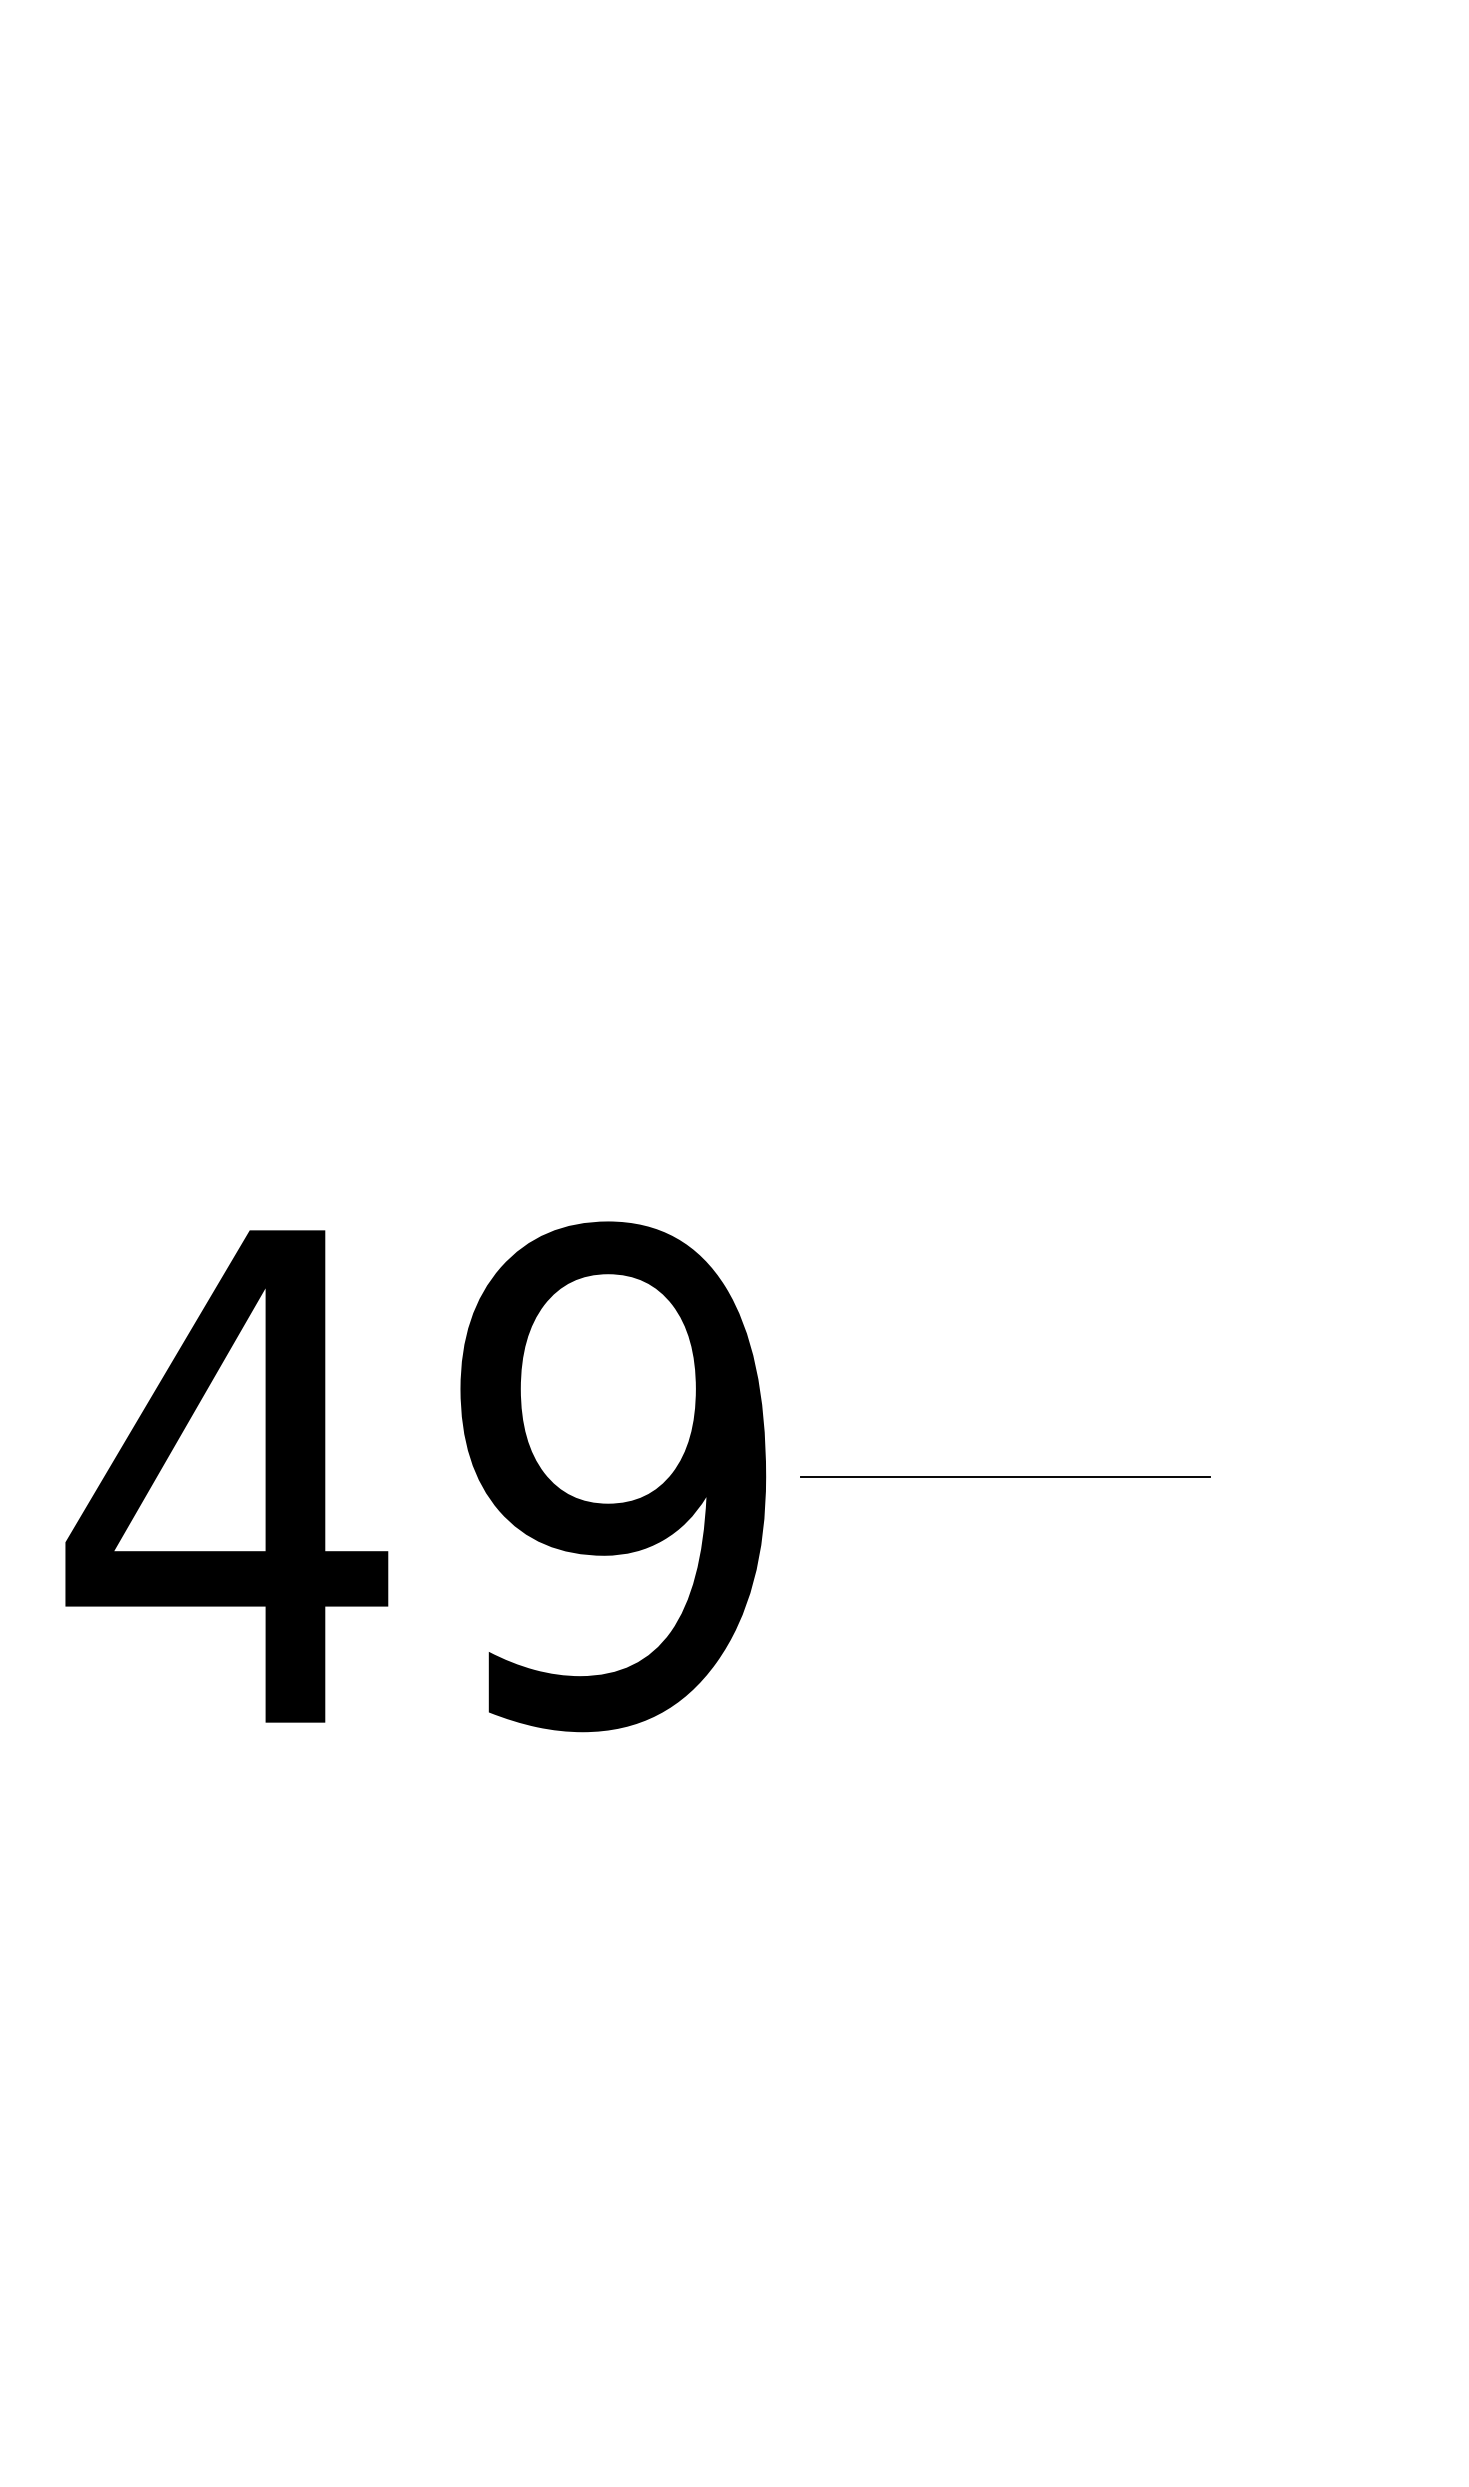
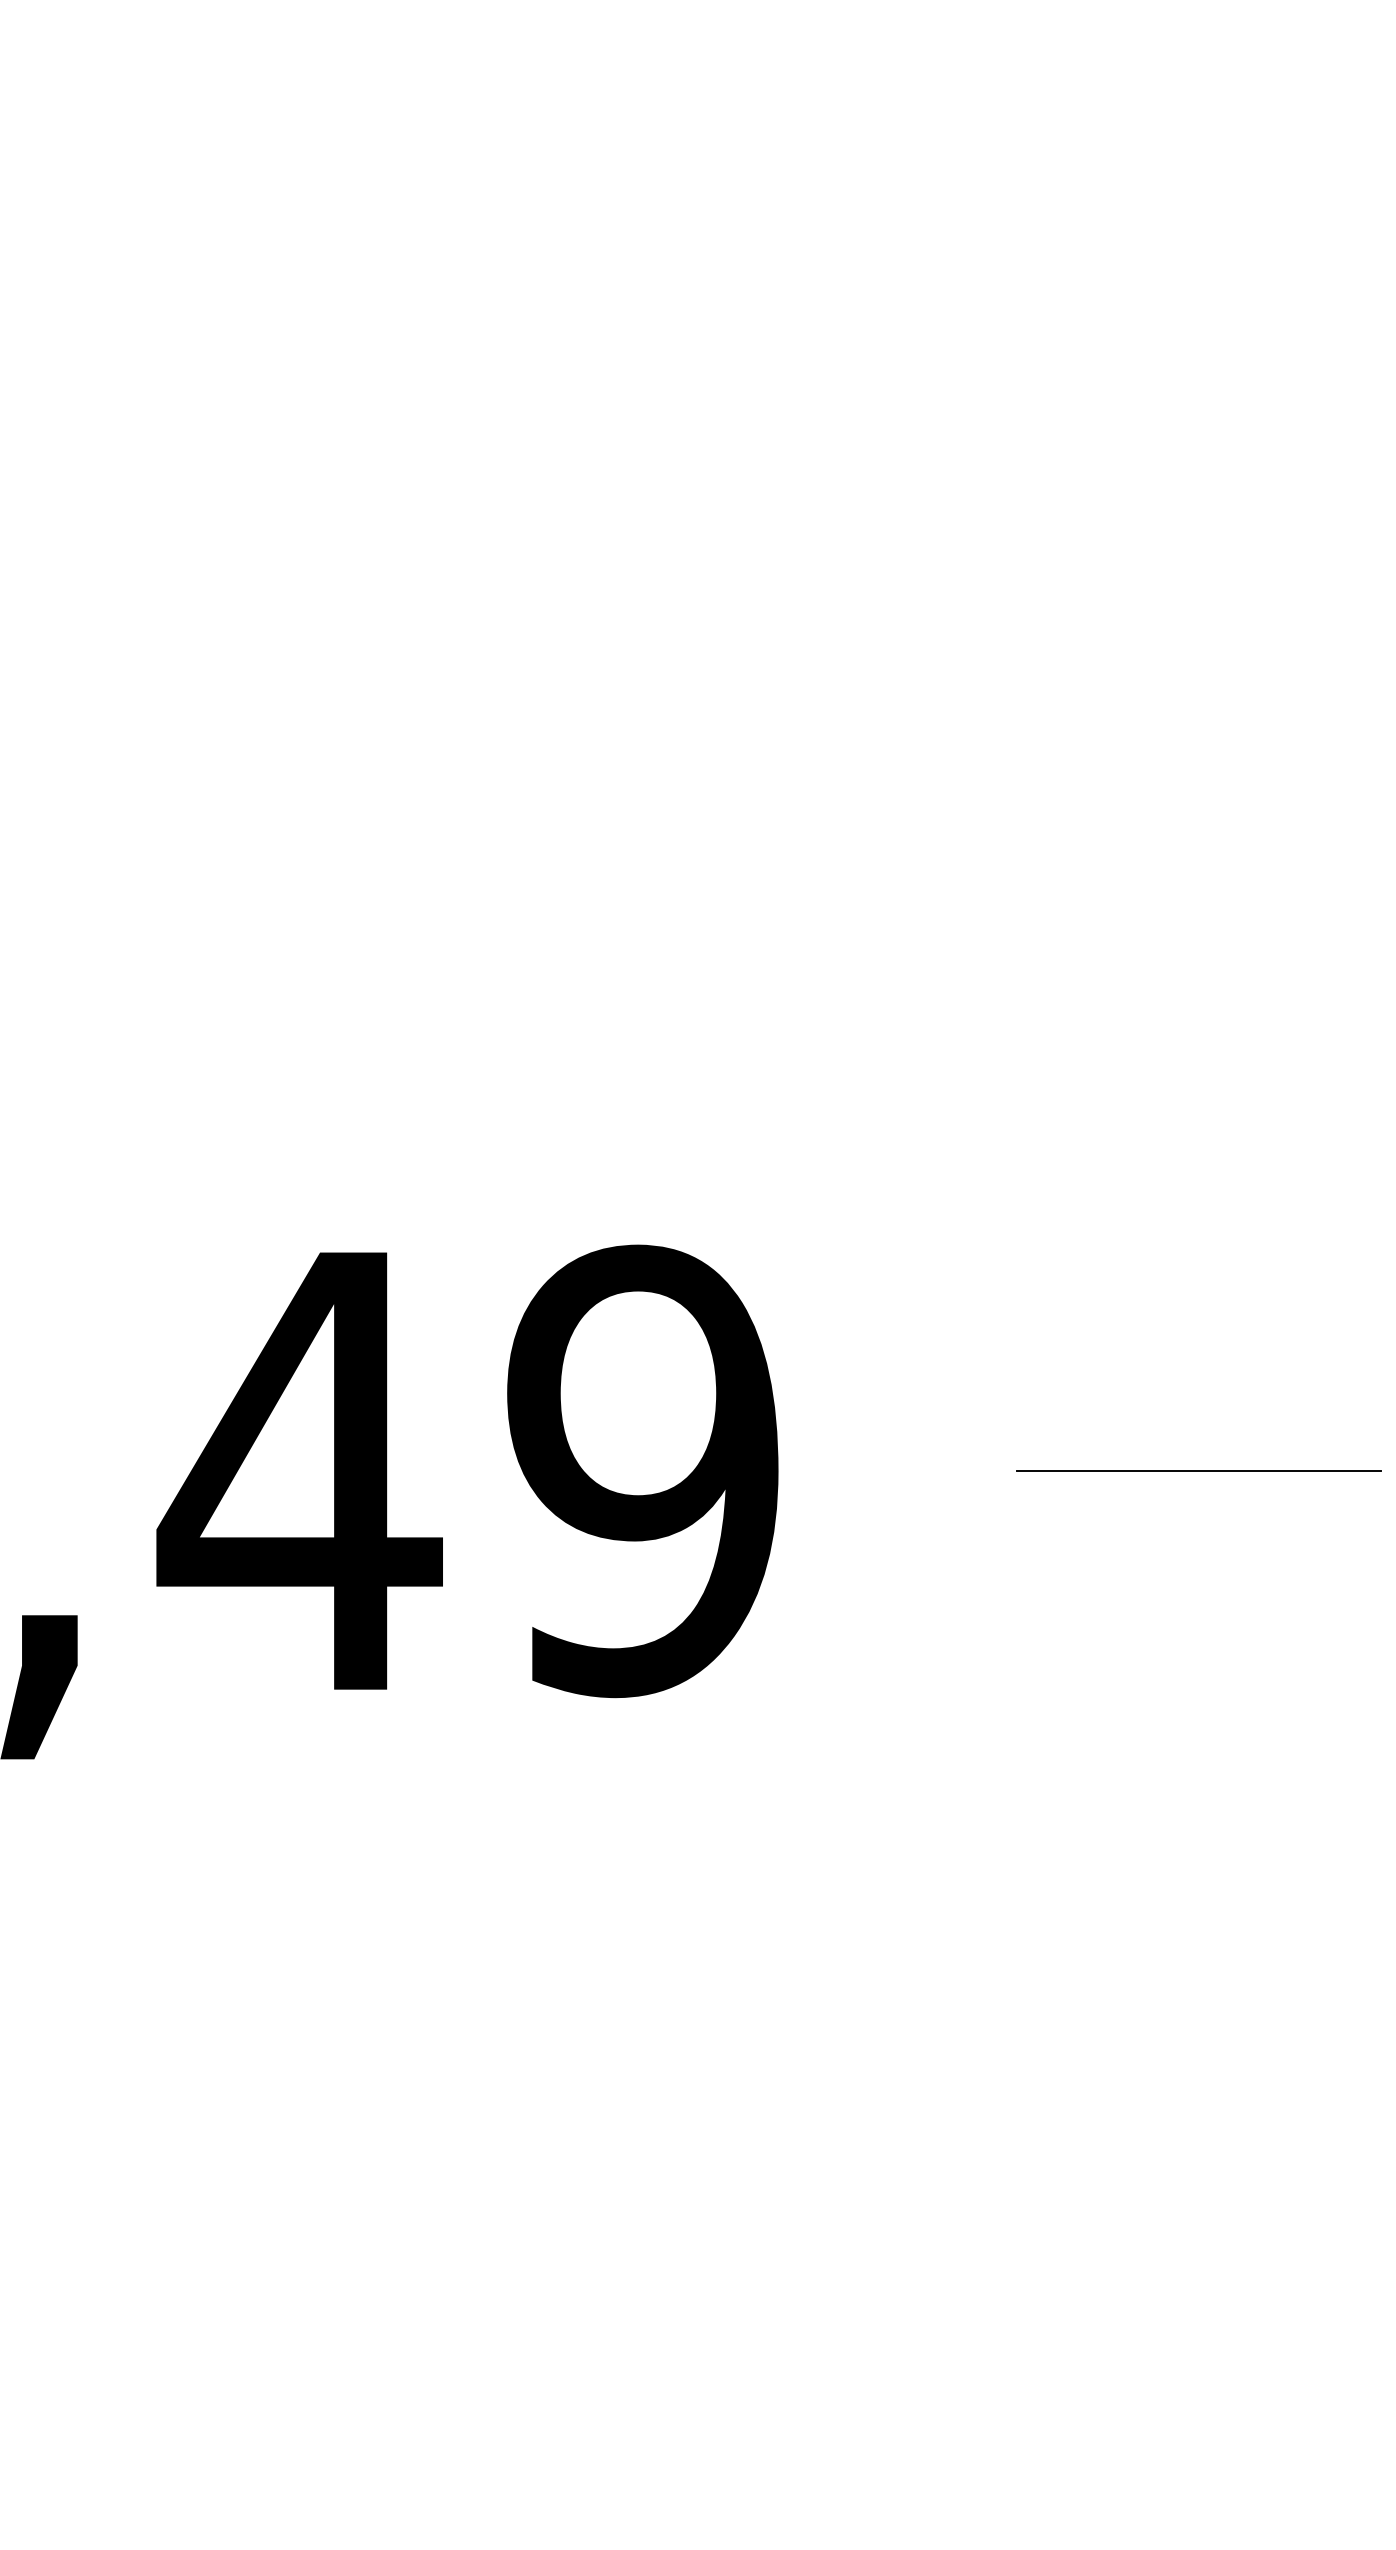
line: (1004, 1475) -> (1198, 1470), moved

